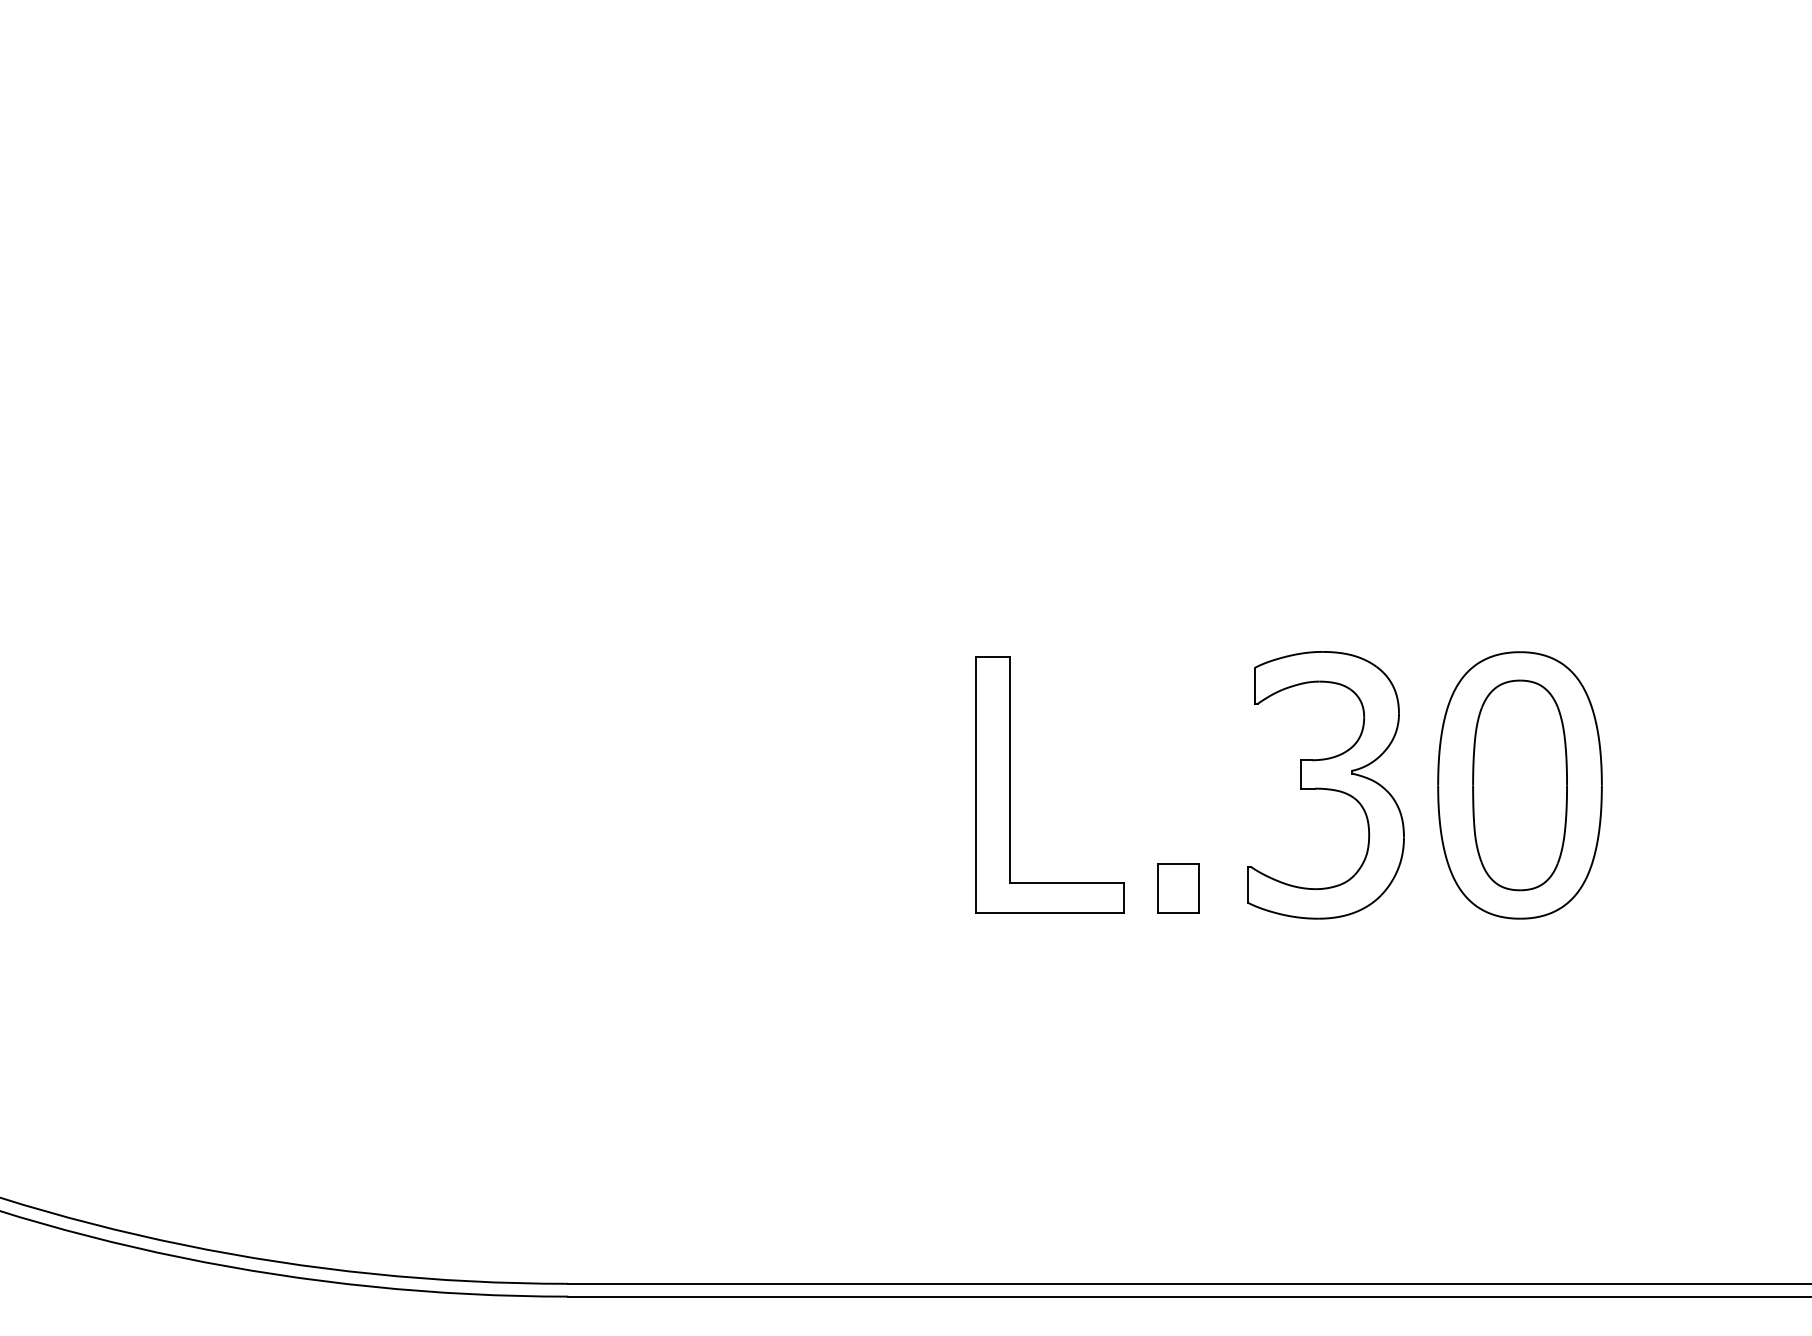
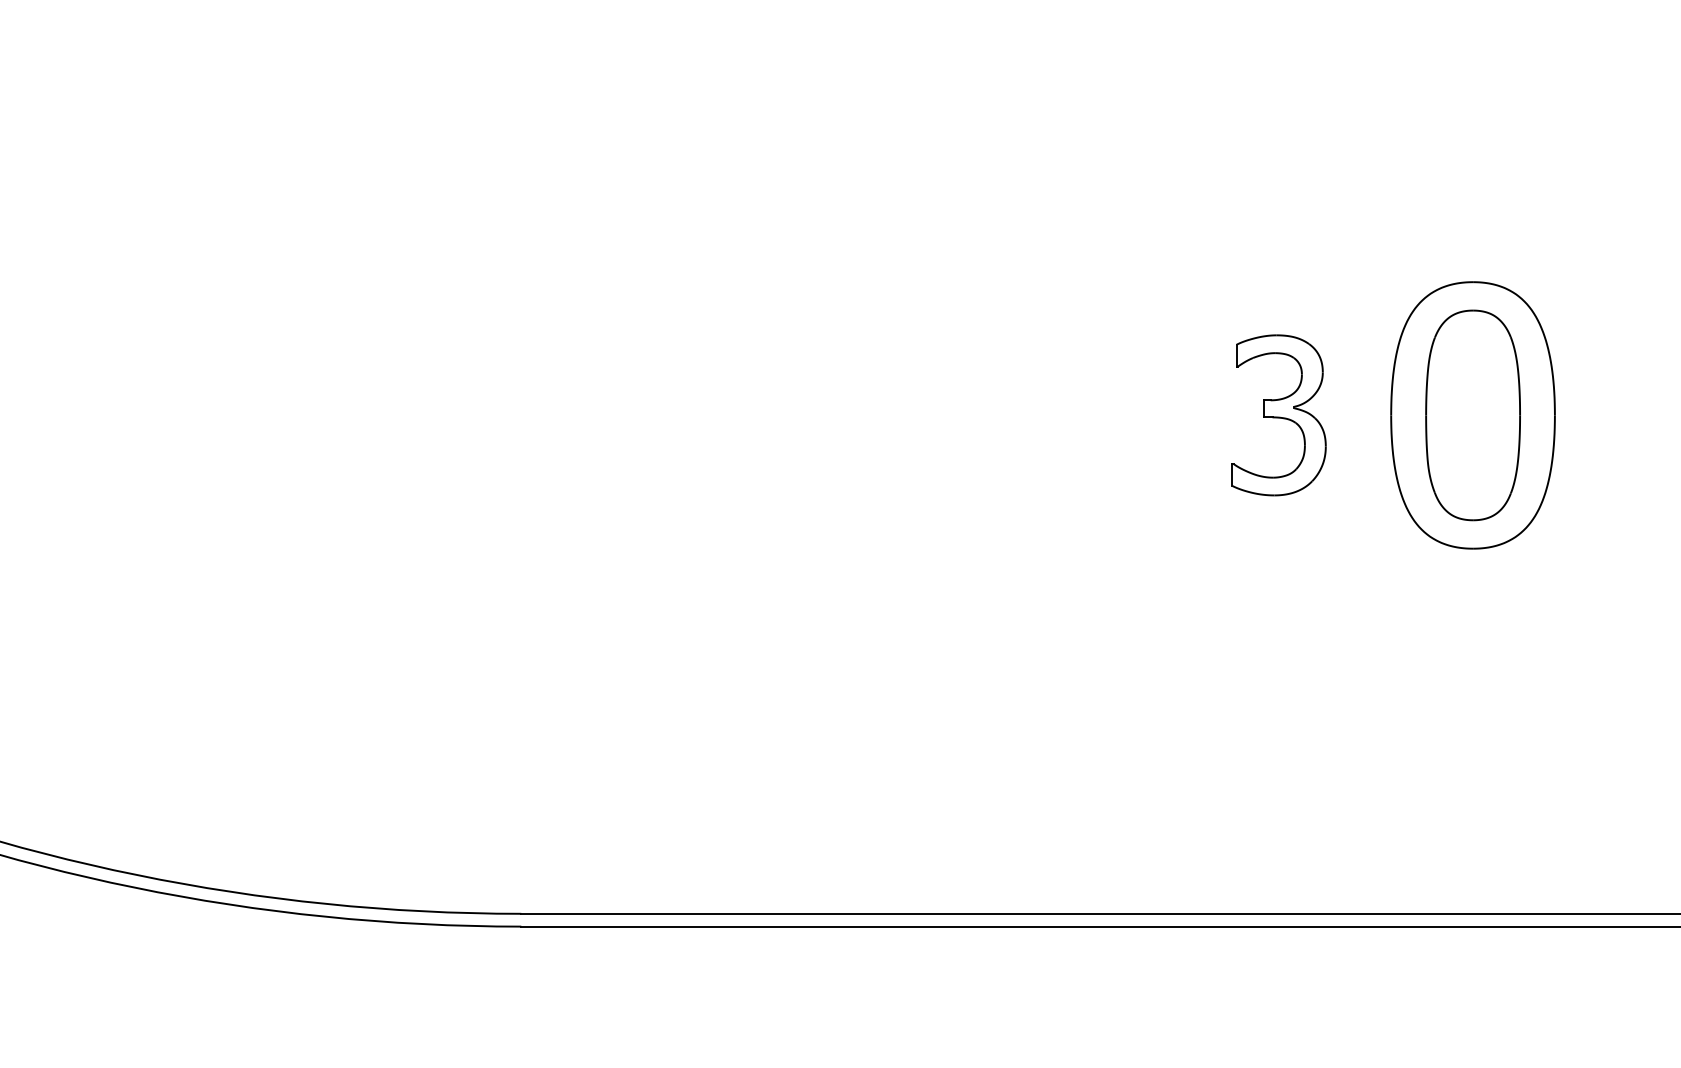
part: (1010, 784) -> (963, 414), removed
part: (1325, 785) -> (1278, 415), size x0.6
part: (1178, 888) -> (1131, 518), removed

